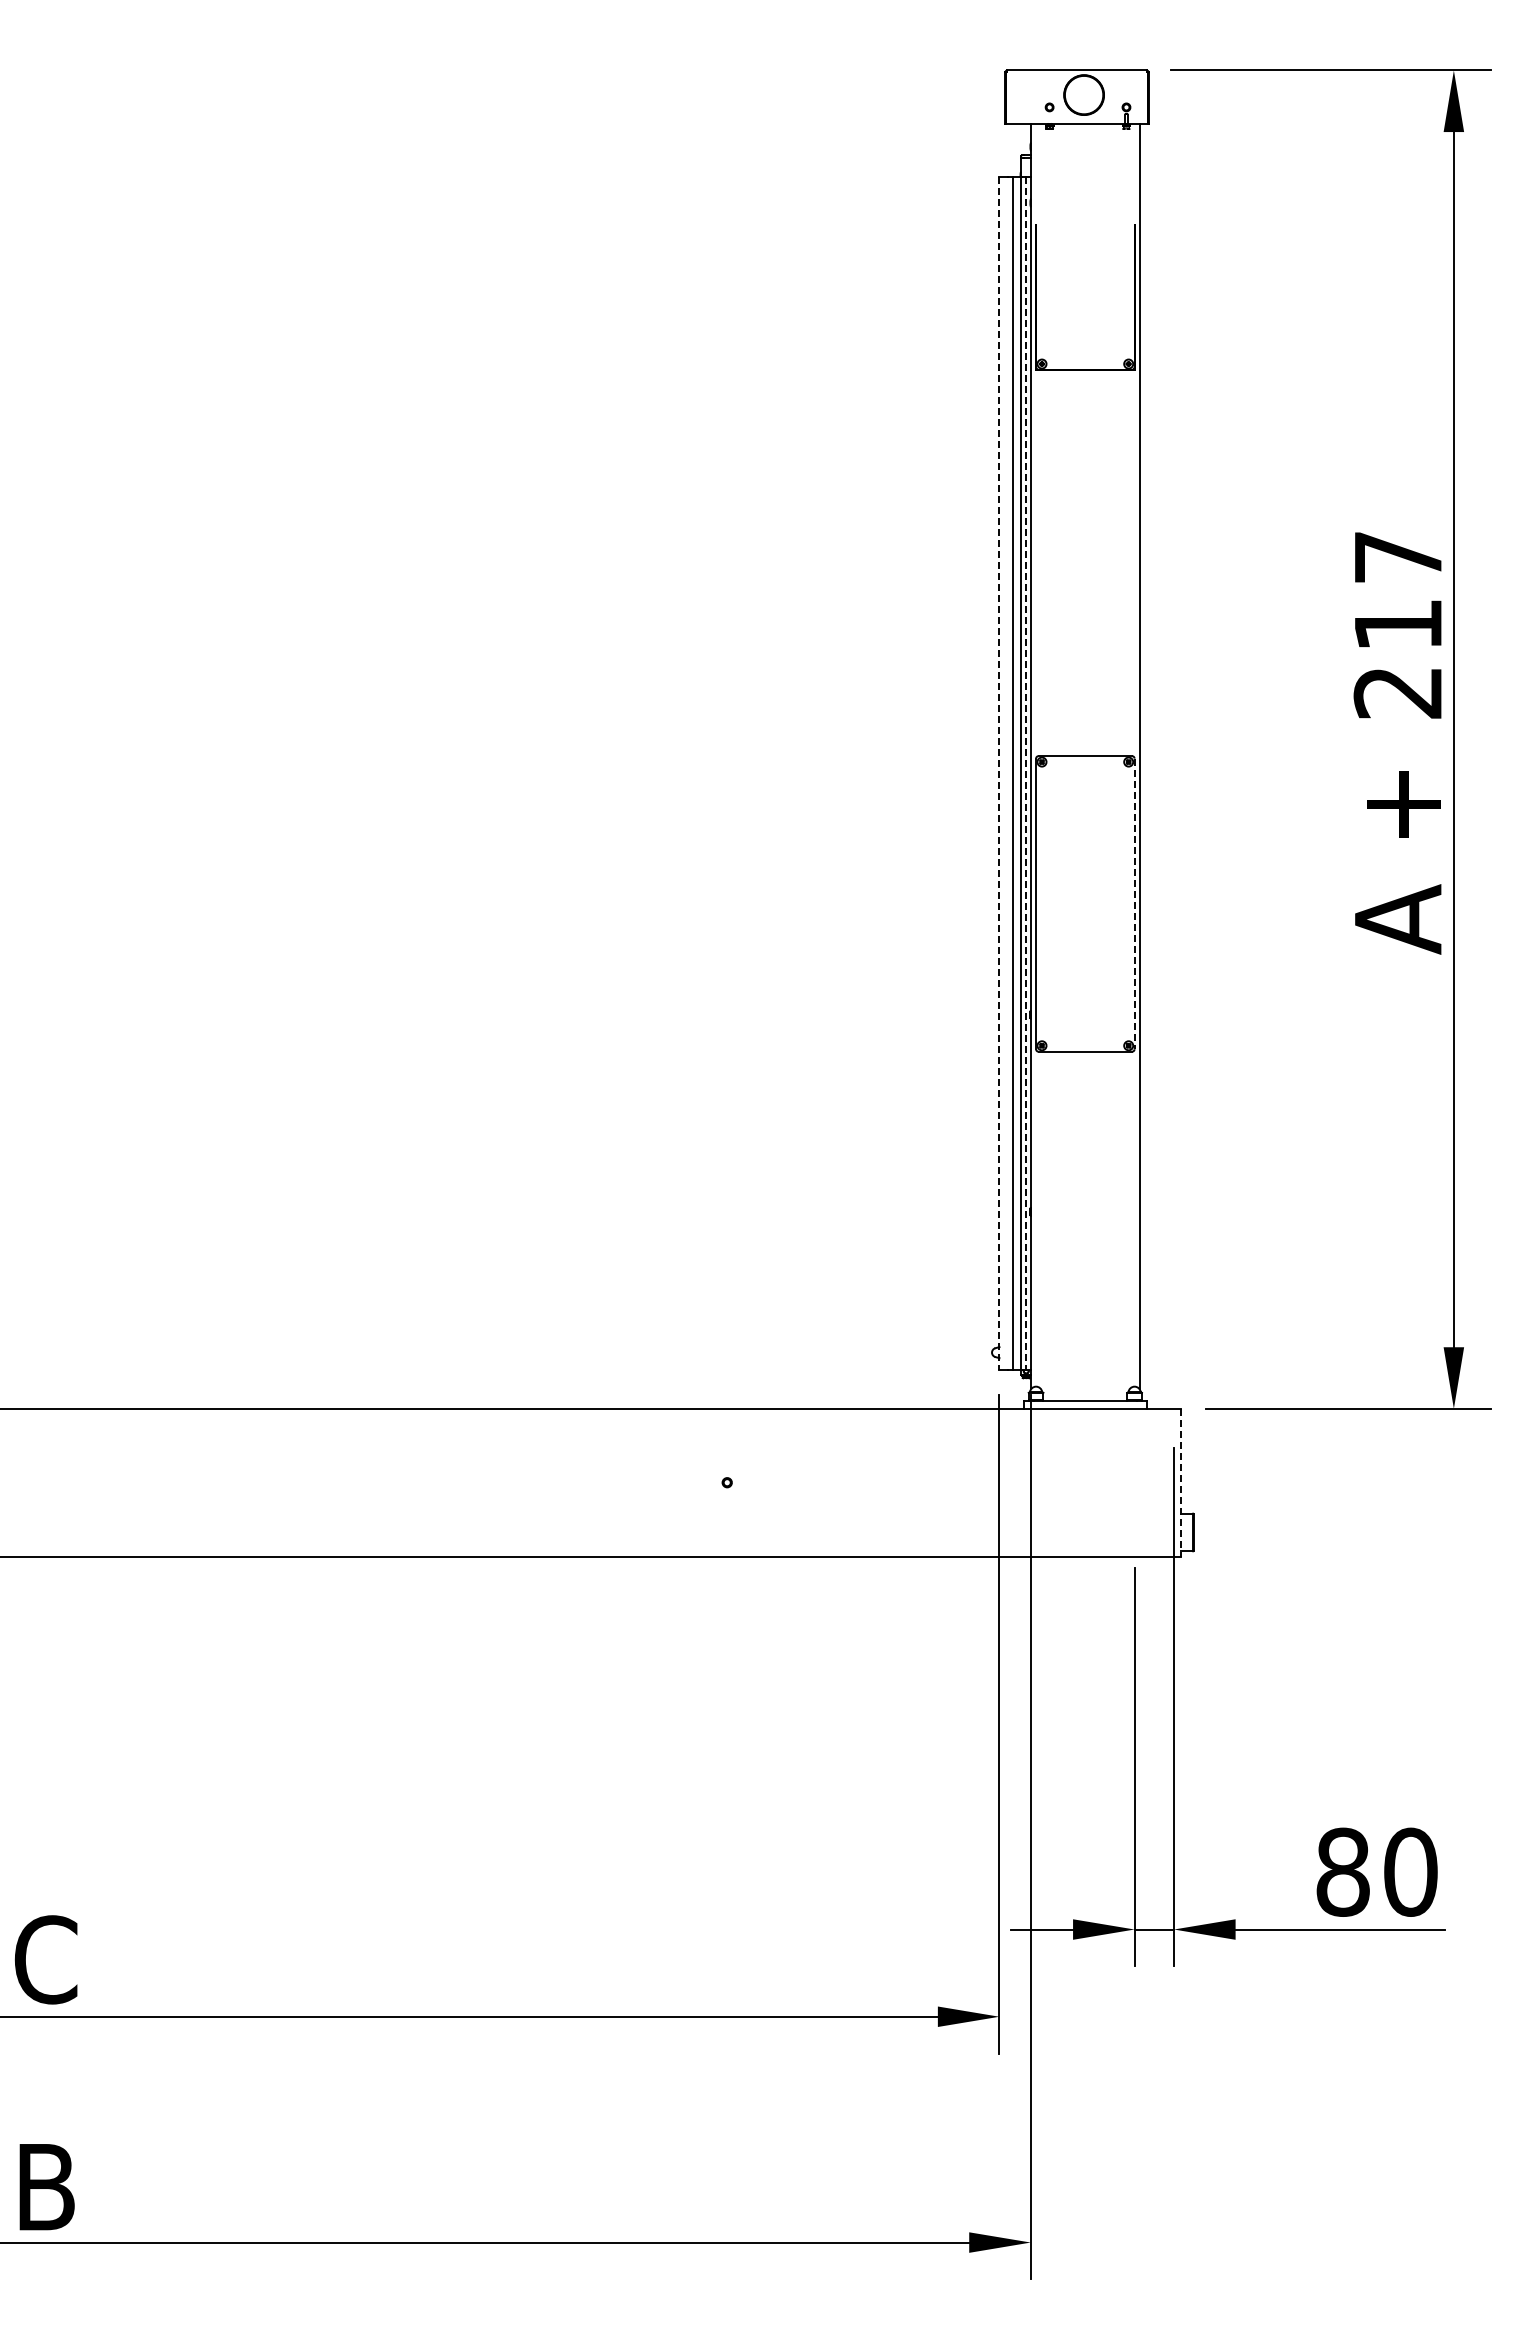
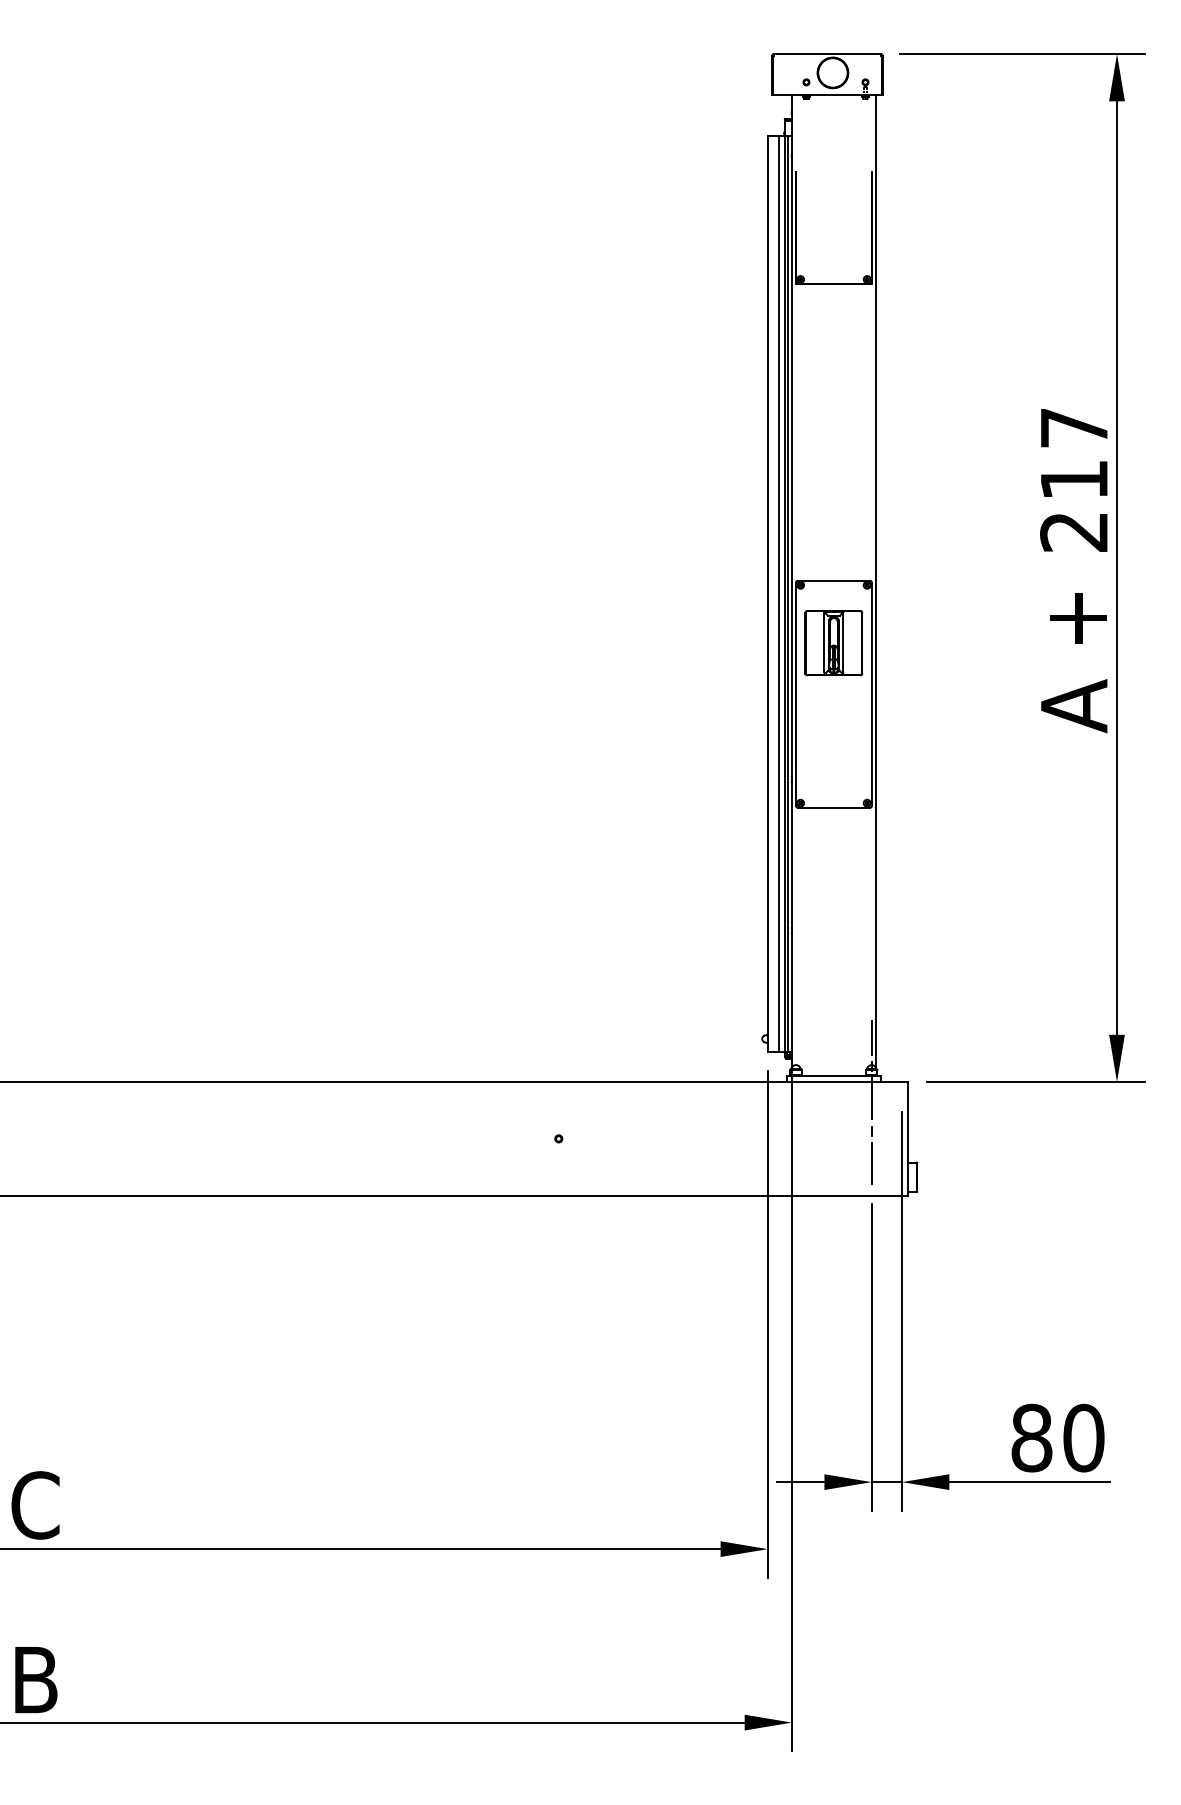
line: (999, 774) -> (767, 594), dashed -> solid
line: (1025, 774) -> (787, 594), dashed -> solid
part: (1085, 837) -> (834, 643), added
line: (1134, 904) -> (871, 694), dashed -> solid
line: (1134, 1435) -> (871, 1102), added
line: (1181, 1482) -> (907, 1138), dashed -> solid

